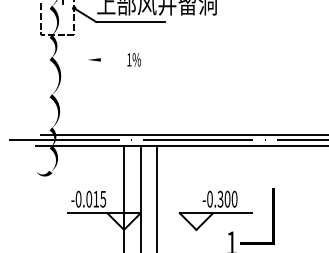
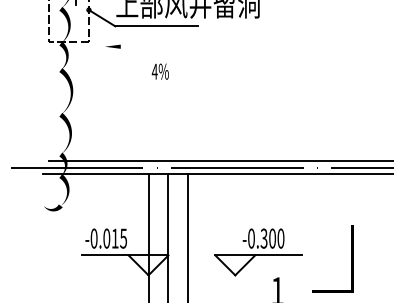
line: (93, 59) -> (112, 46), moved
text: (129, 59) -> (154, 71), 1% -> 4%
line: (272, 215) -> (351, 258), moved

